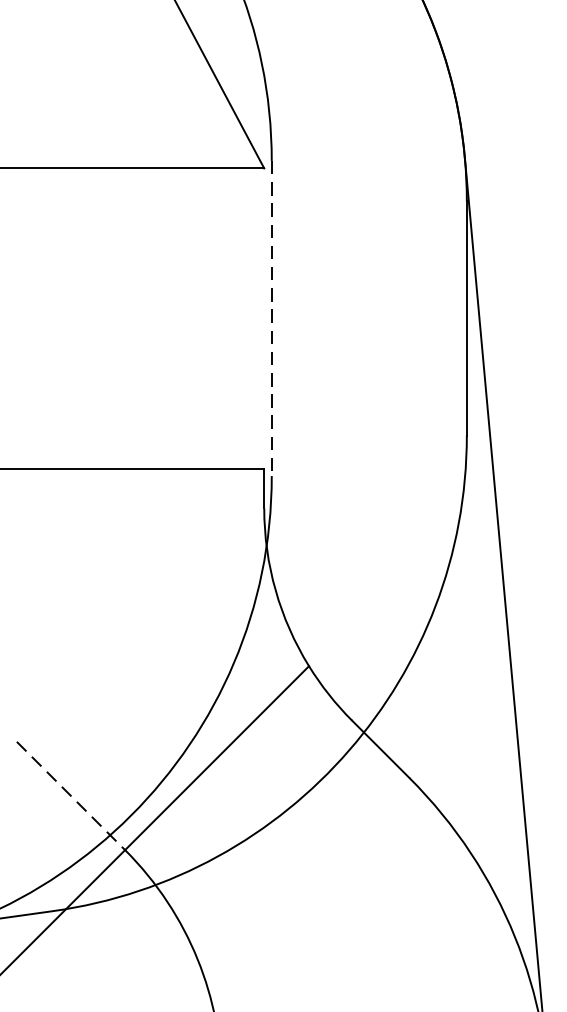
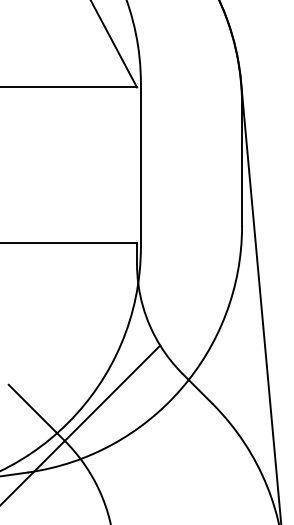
line: (270, 318) -> (140, 165), dashed -> solid
line: (70, 795) -> (36, 412), dashed -> solid

